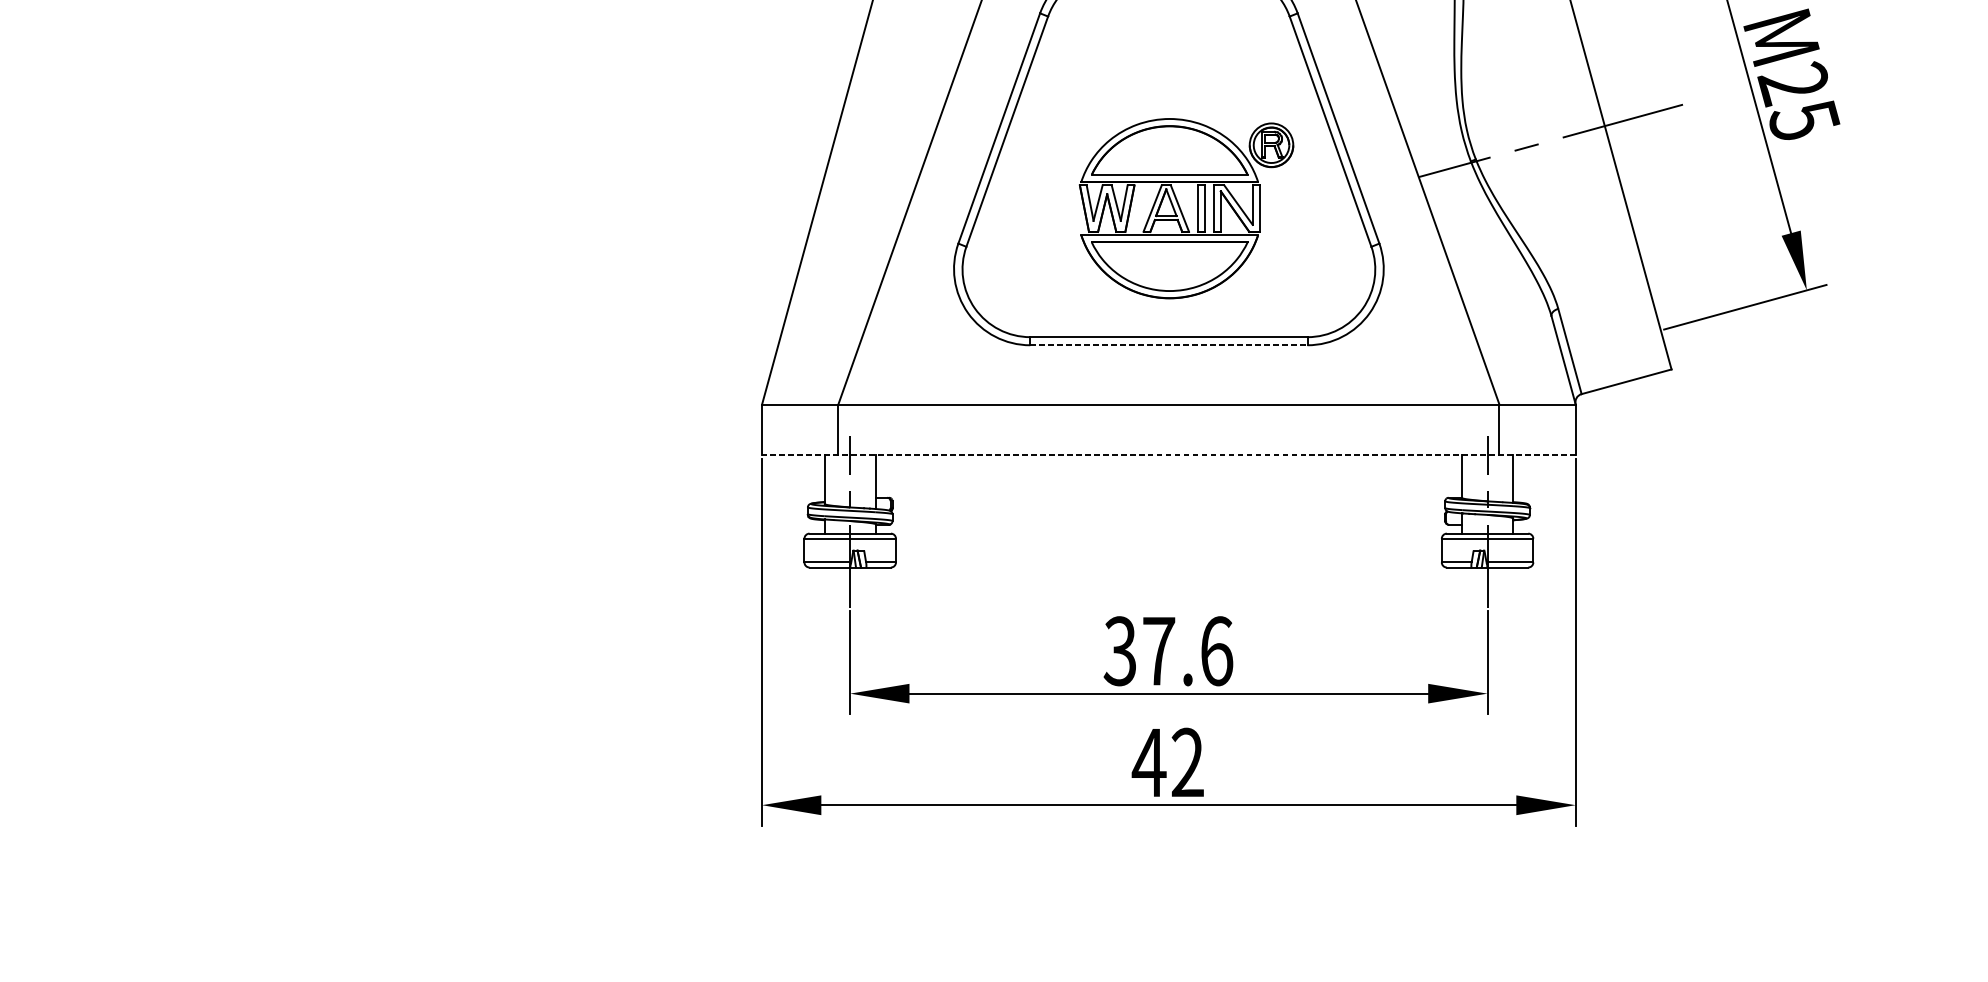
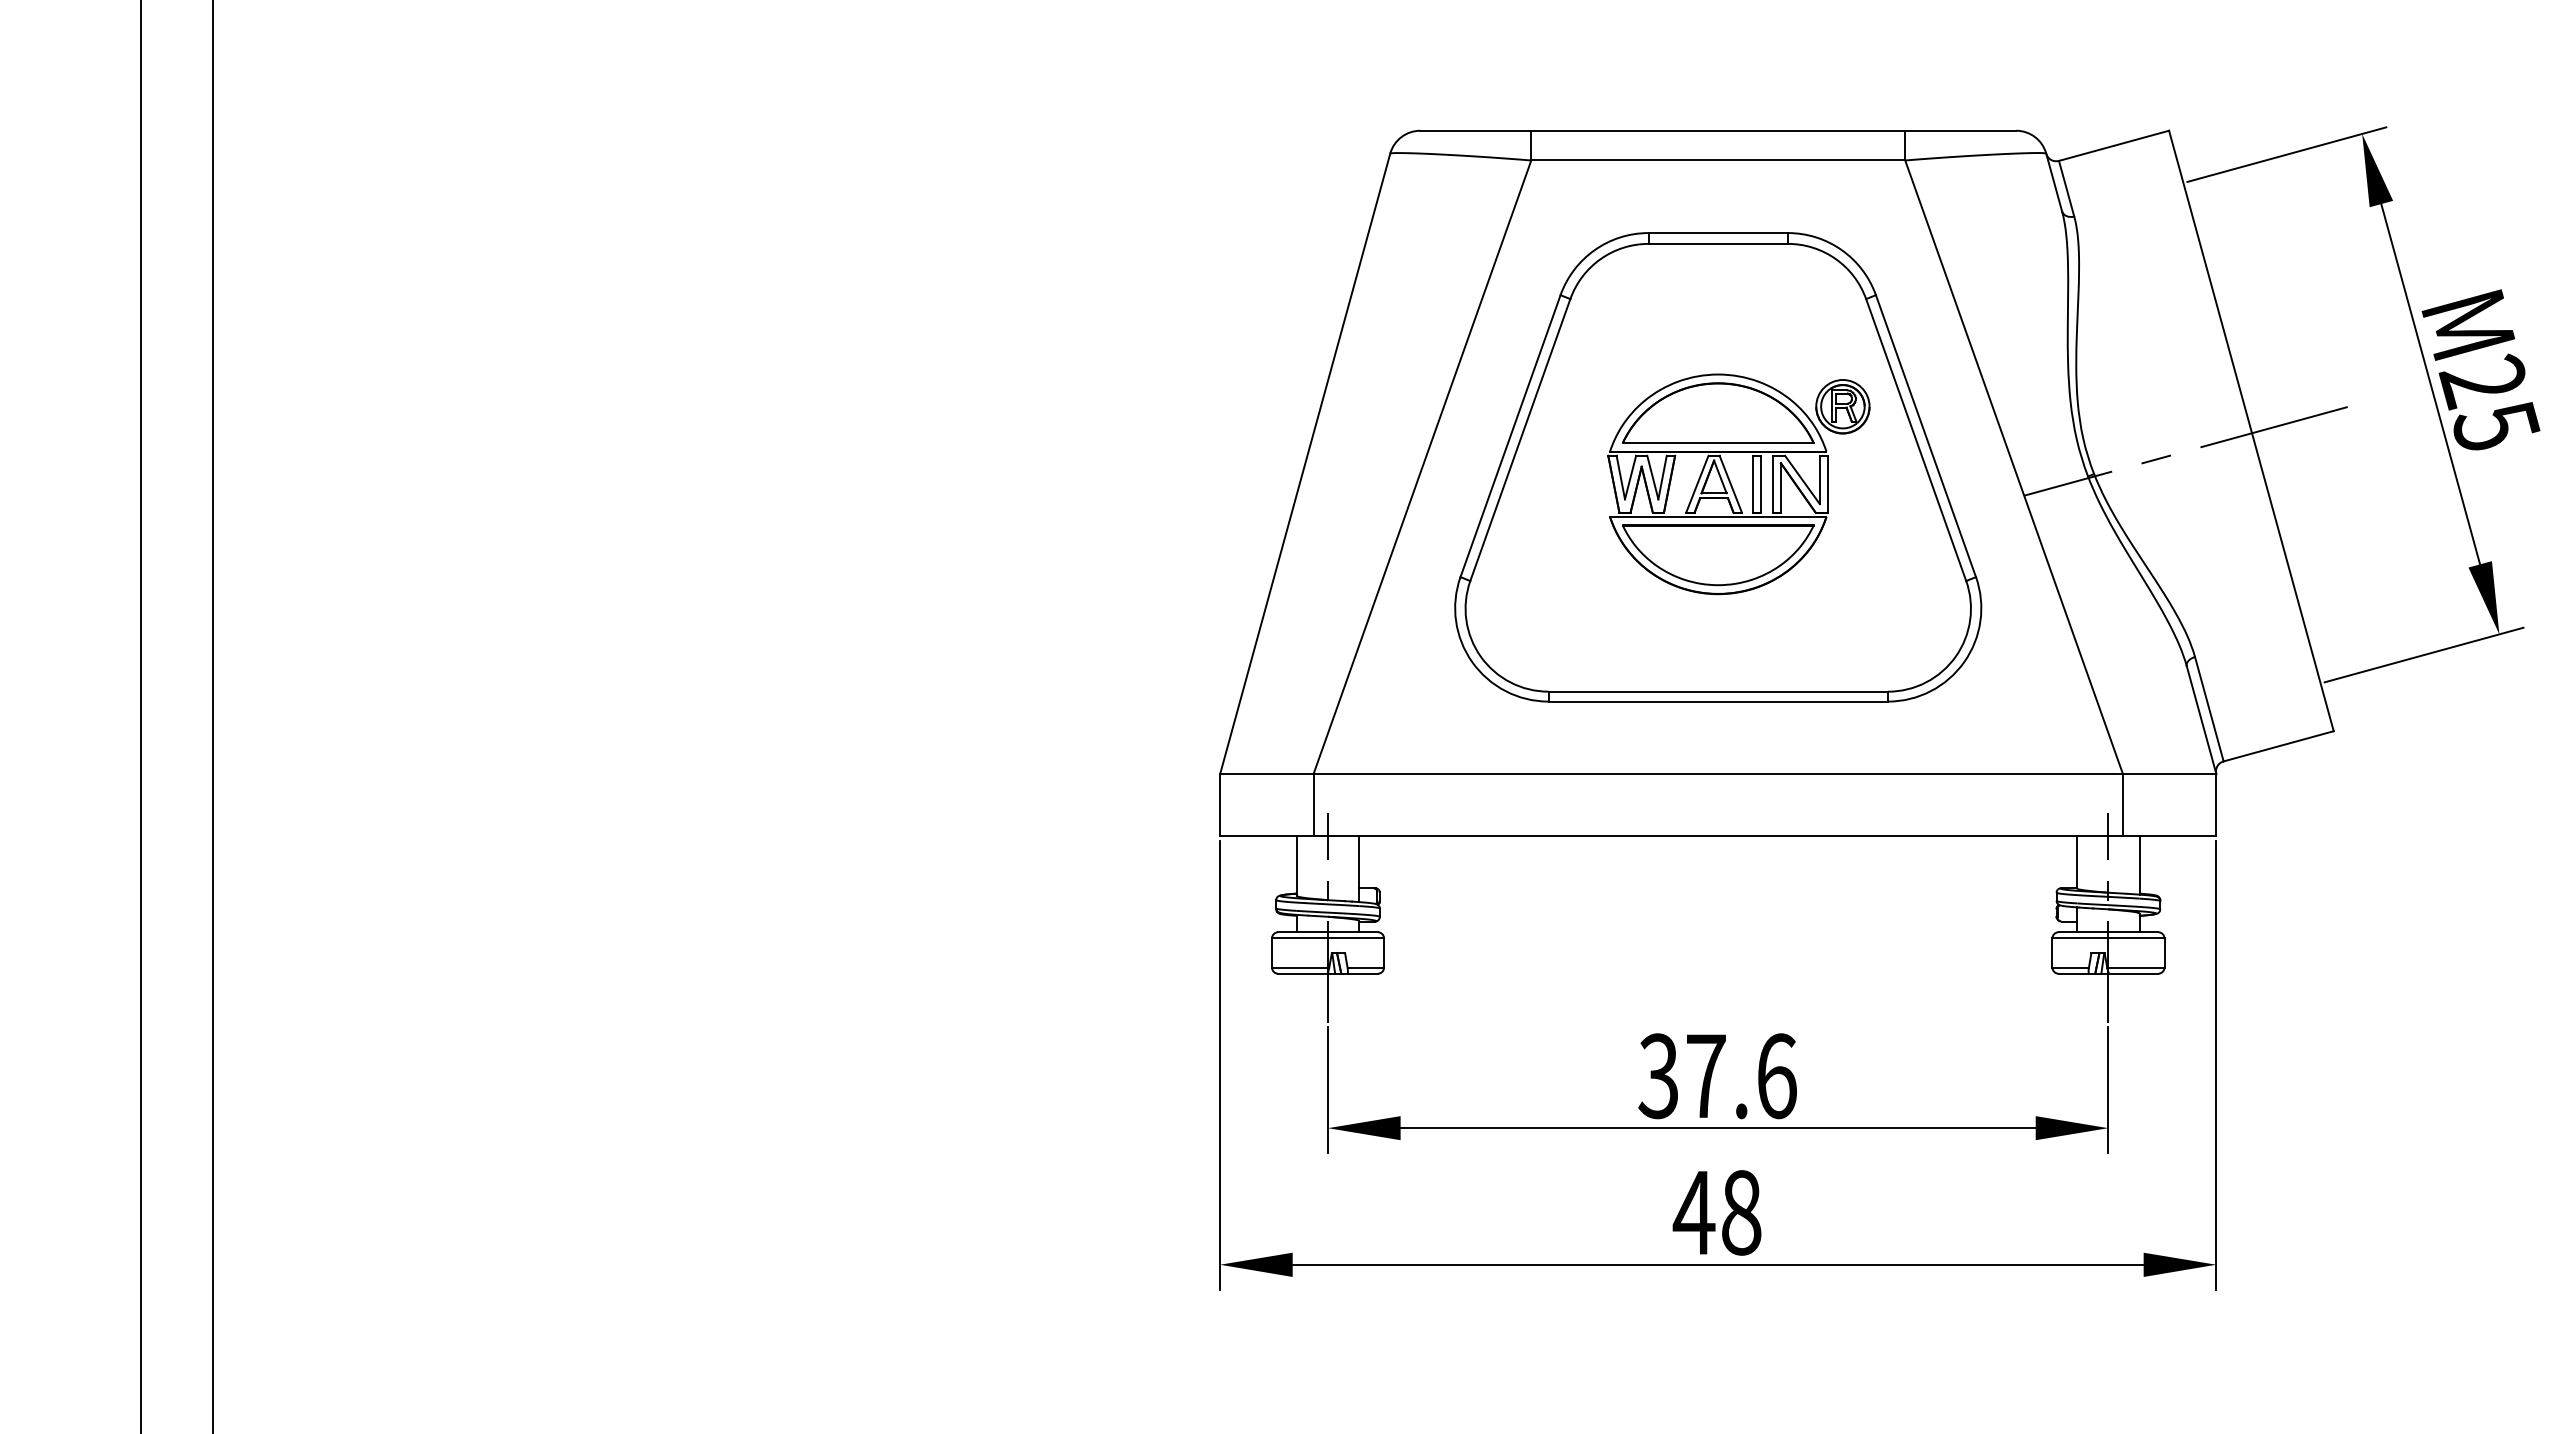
part: (1186, 208) -> (1738, 484), moved
line: (1169, 345) -> (1718, 701), dashed -> solid
line: (1168, 455) -> (1717, 836), dashed -> solid
text: (1187, 762) -> (1741, 1212), 42 -> 48

